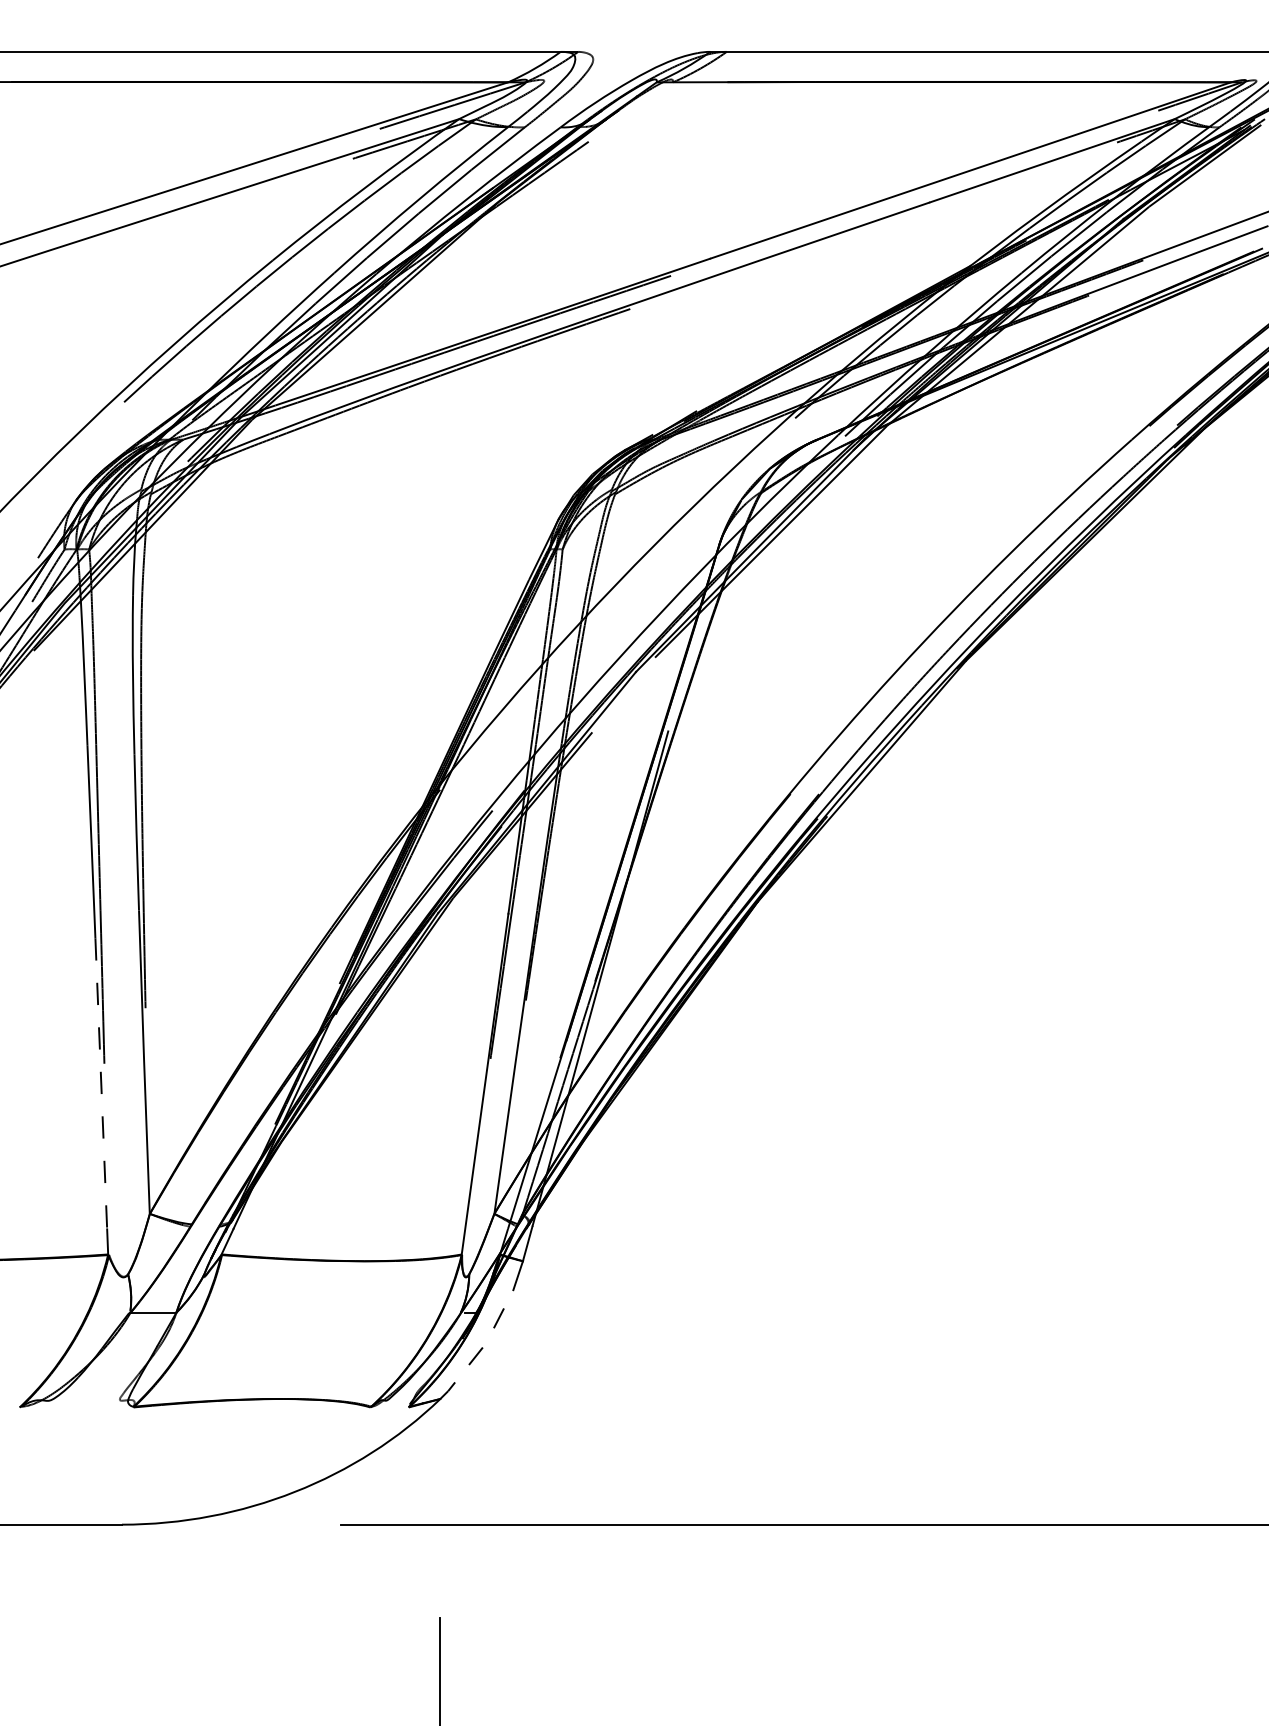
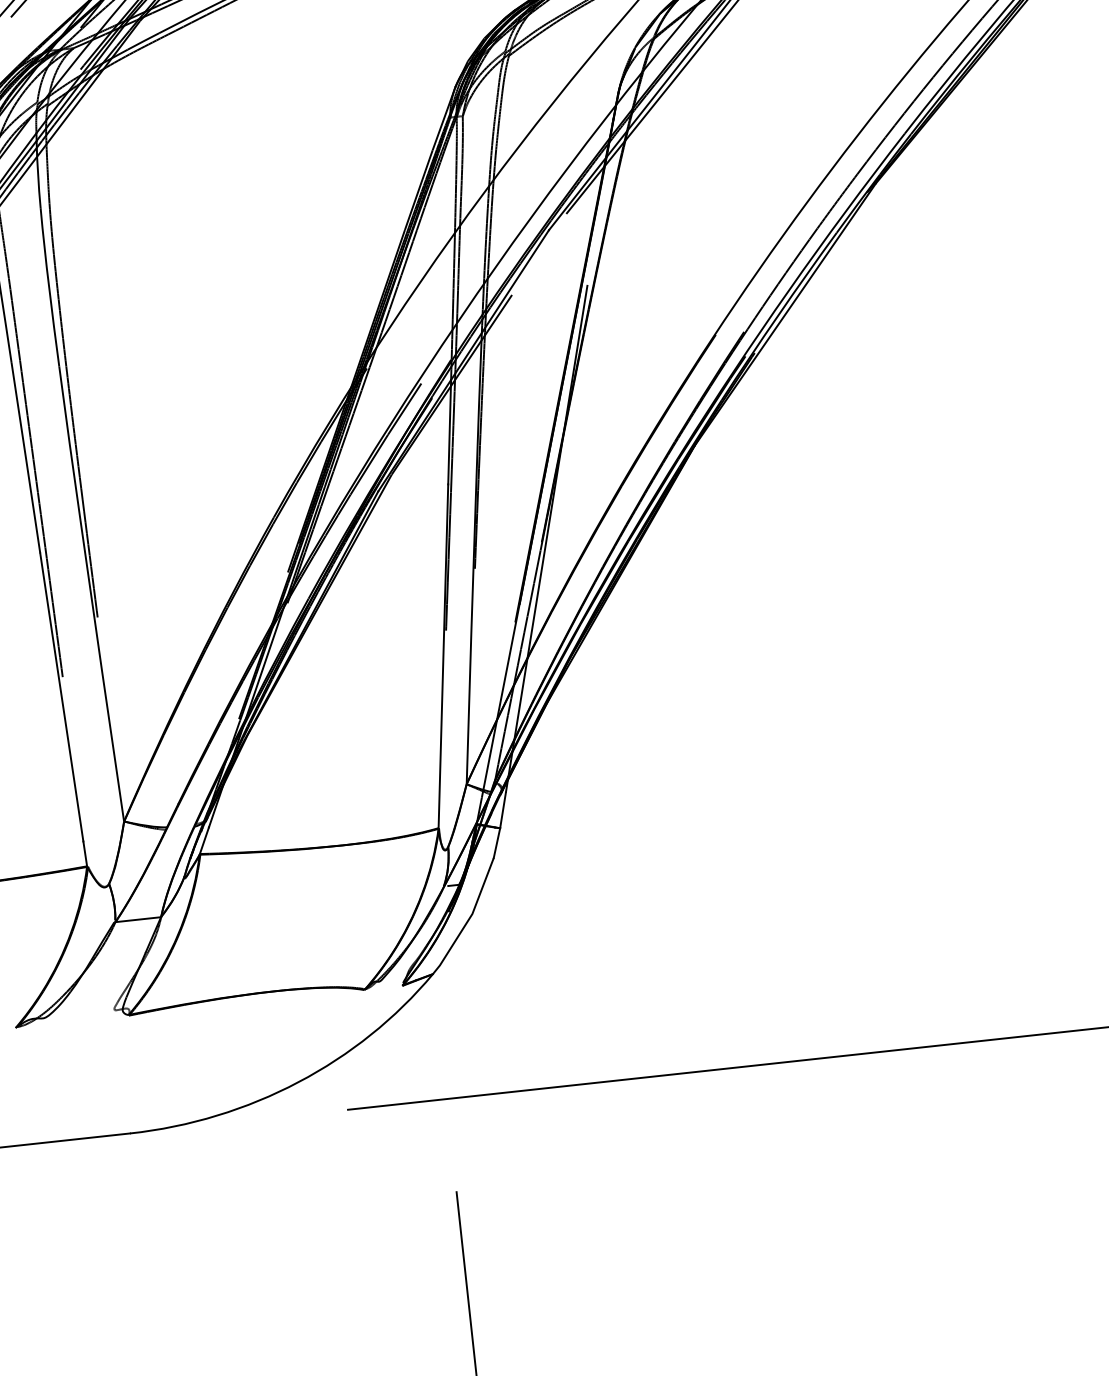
line: (101, 1083) -> (62, 697), dashed -> solid
line: (482, 1348) -> (469, 919), dashed -> solid

